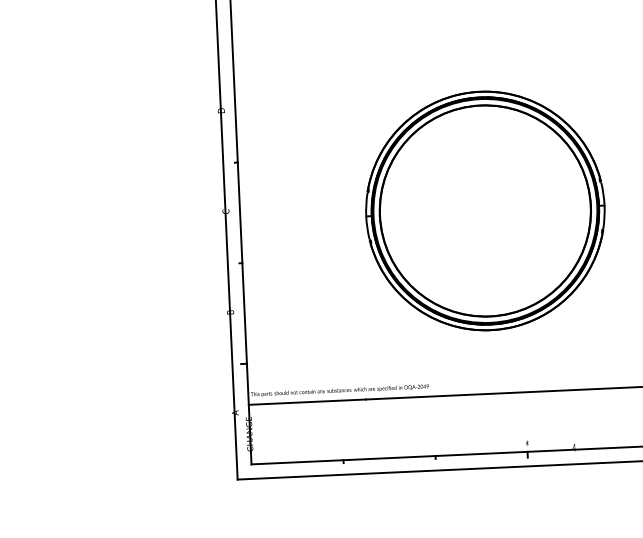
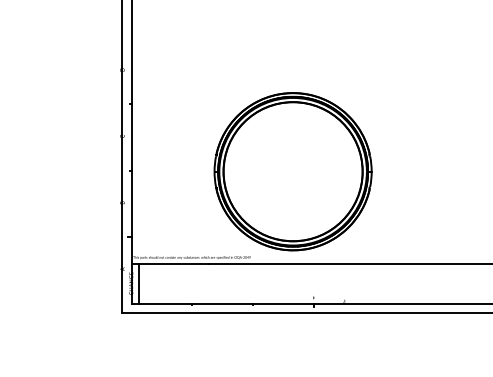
part: (484, 210) -> (292, 171), moved
line: (262, 433) -> (139, 283), added

